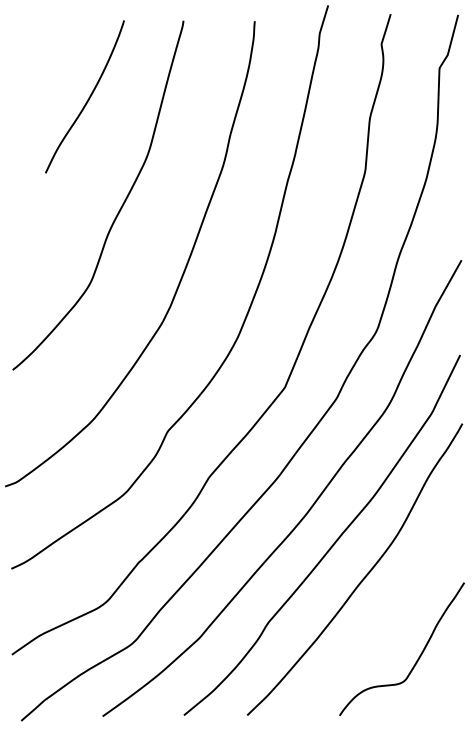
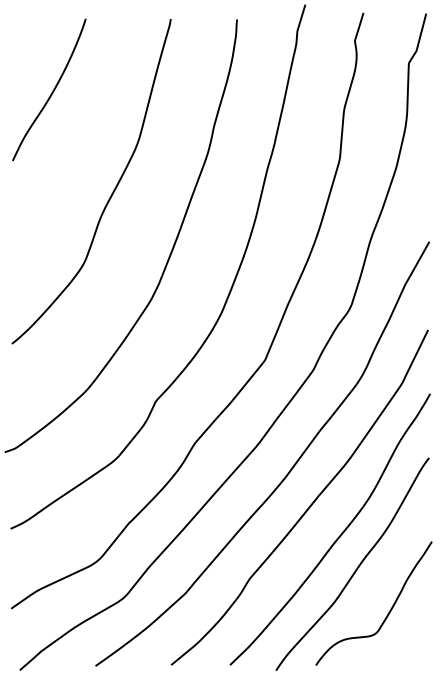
curve: (88, 97) -> (52, 90), moved
curve: (383, 610) -> (356, 567), added

